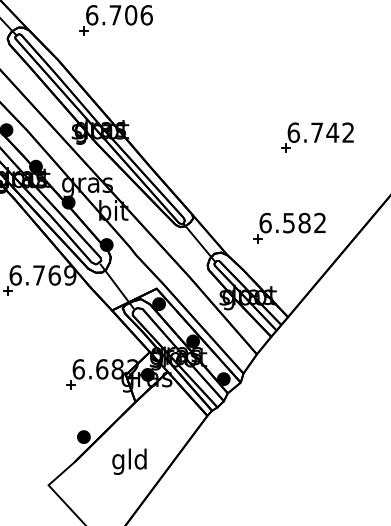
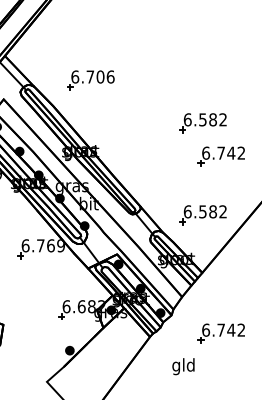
part: (288, 86) -> (202, 123), added
part: (316, 410) -> (220, 333), added
text: (129, 461) -> (183, 366), moved

